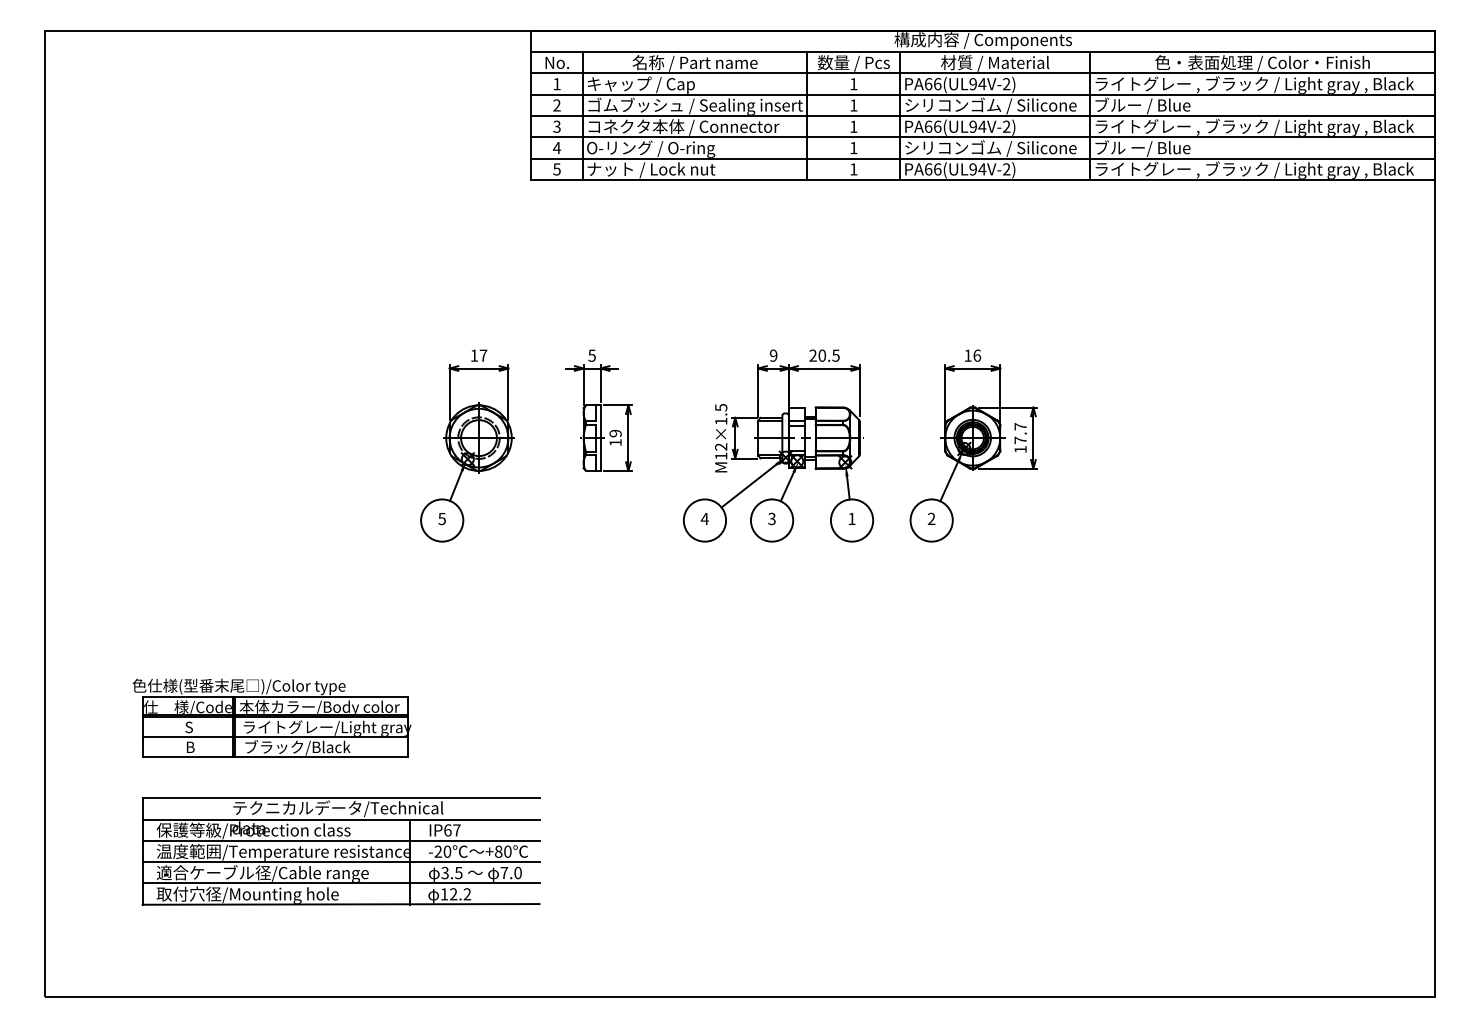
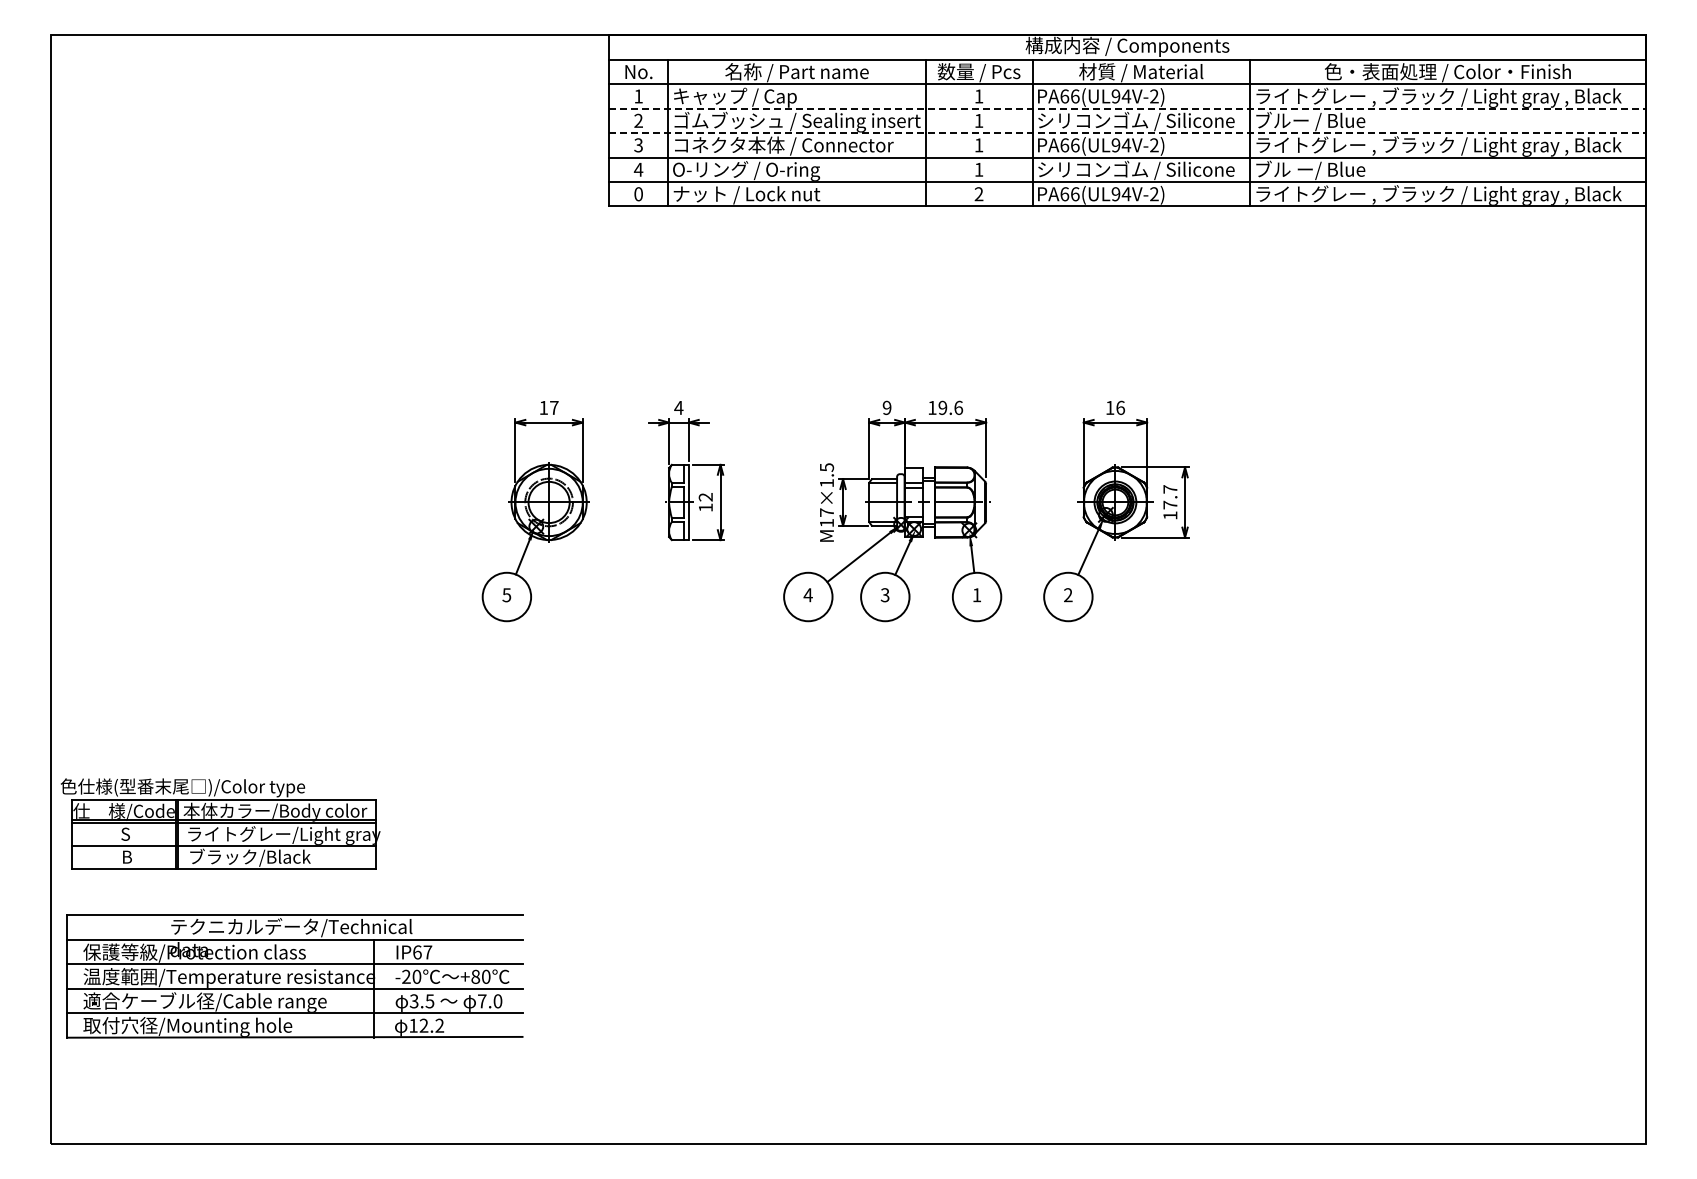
line: (983, 94) -> (1127, 108), solid -> dashed
line: (983, 116) -> (1127, 133), solid -> dashed
text: (556, 169) -> (638, 194), 5 -> 0
text: (853, 169) -> (978, 194), 1 -> 2
text: (824, 355) -> (945, 407), 20.5 -> 19.6
text: (591, 356) -> (678, 408), 5 -> 4
text: (615, 433) -> (705, 497), 19 -> 12
text: (720, 446) -> (826, 512), M12×1.5 -> M17×1.5
part: (271, 718) -> (220, 823), moved
part: (340, 851) -> (294, 976), moved

